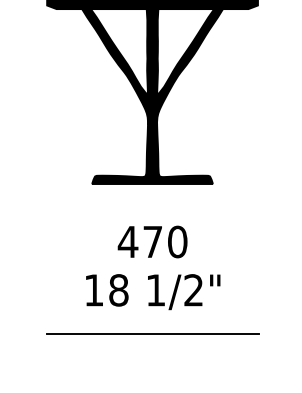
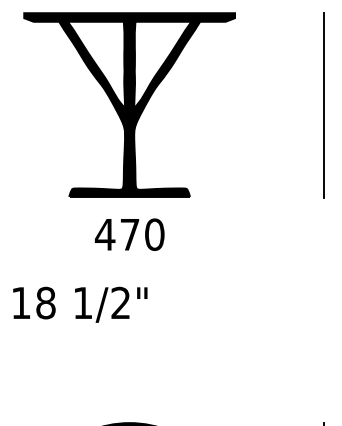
text: (152, 241) -> (129, 234), moved
text: (153, 291) -> (80, 304), moved
line: (152, 333) -> (129, 346), removed

